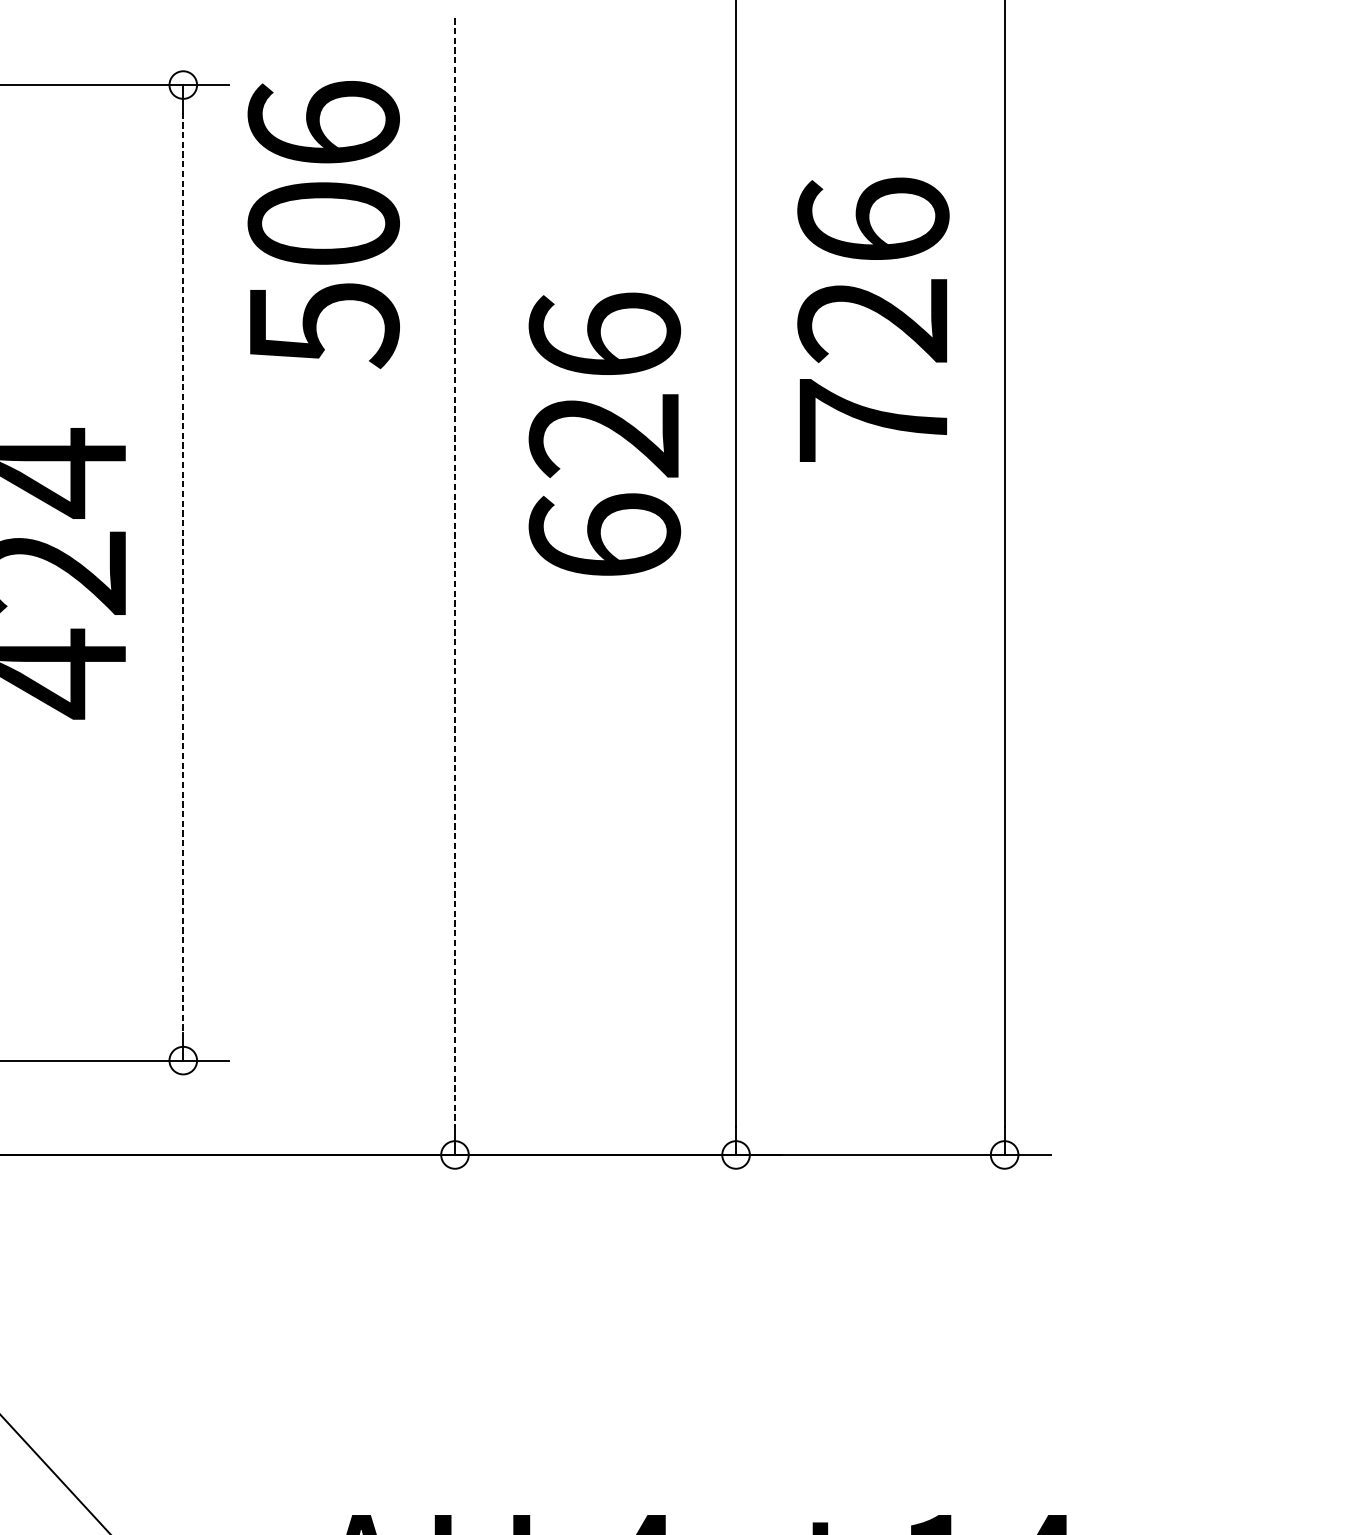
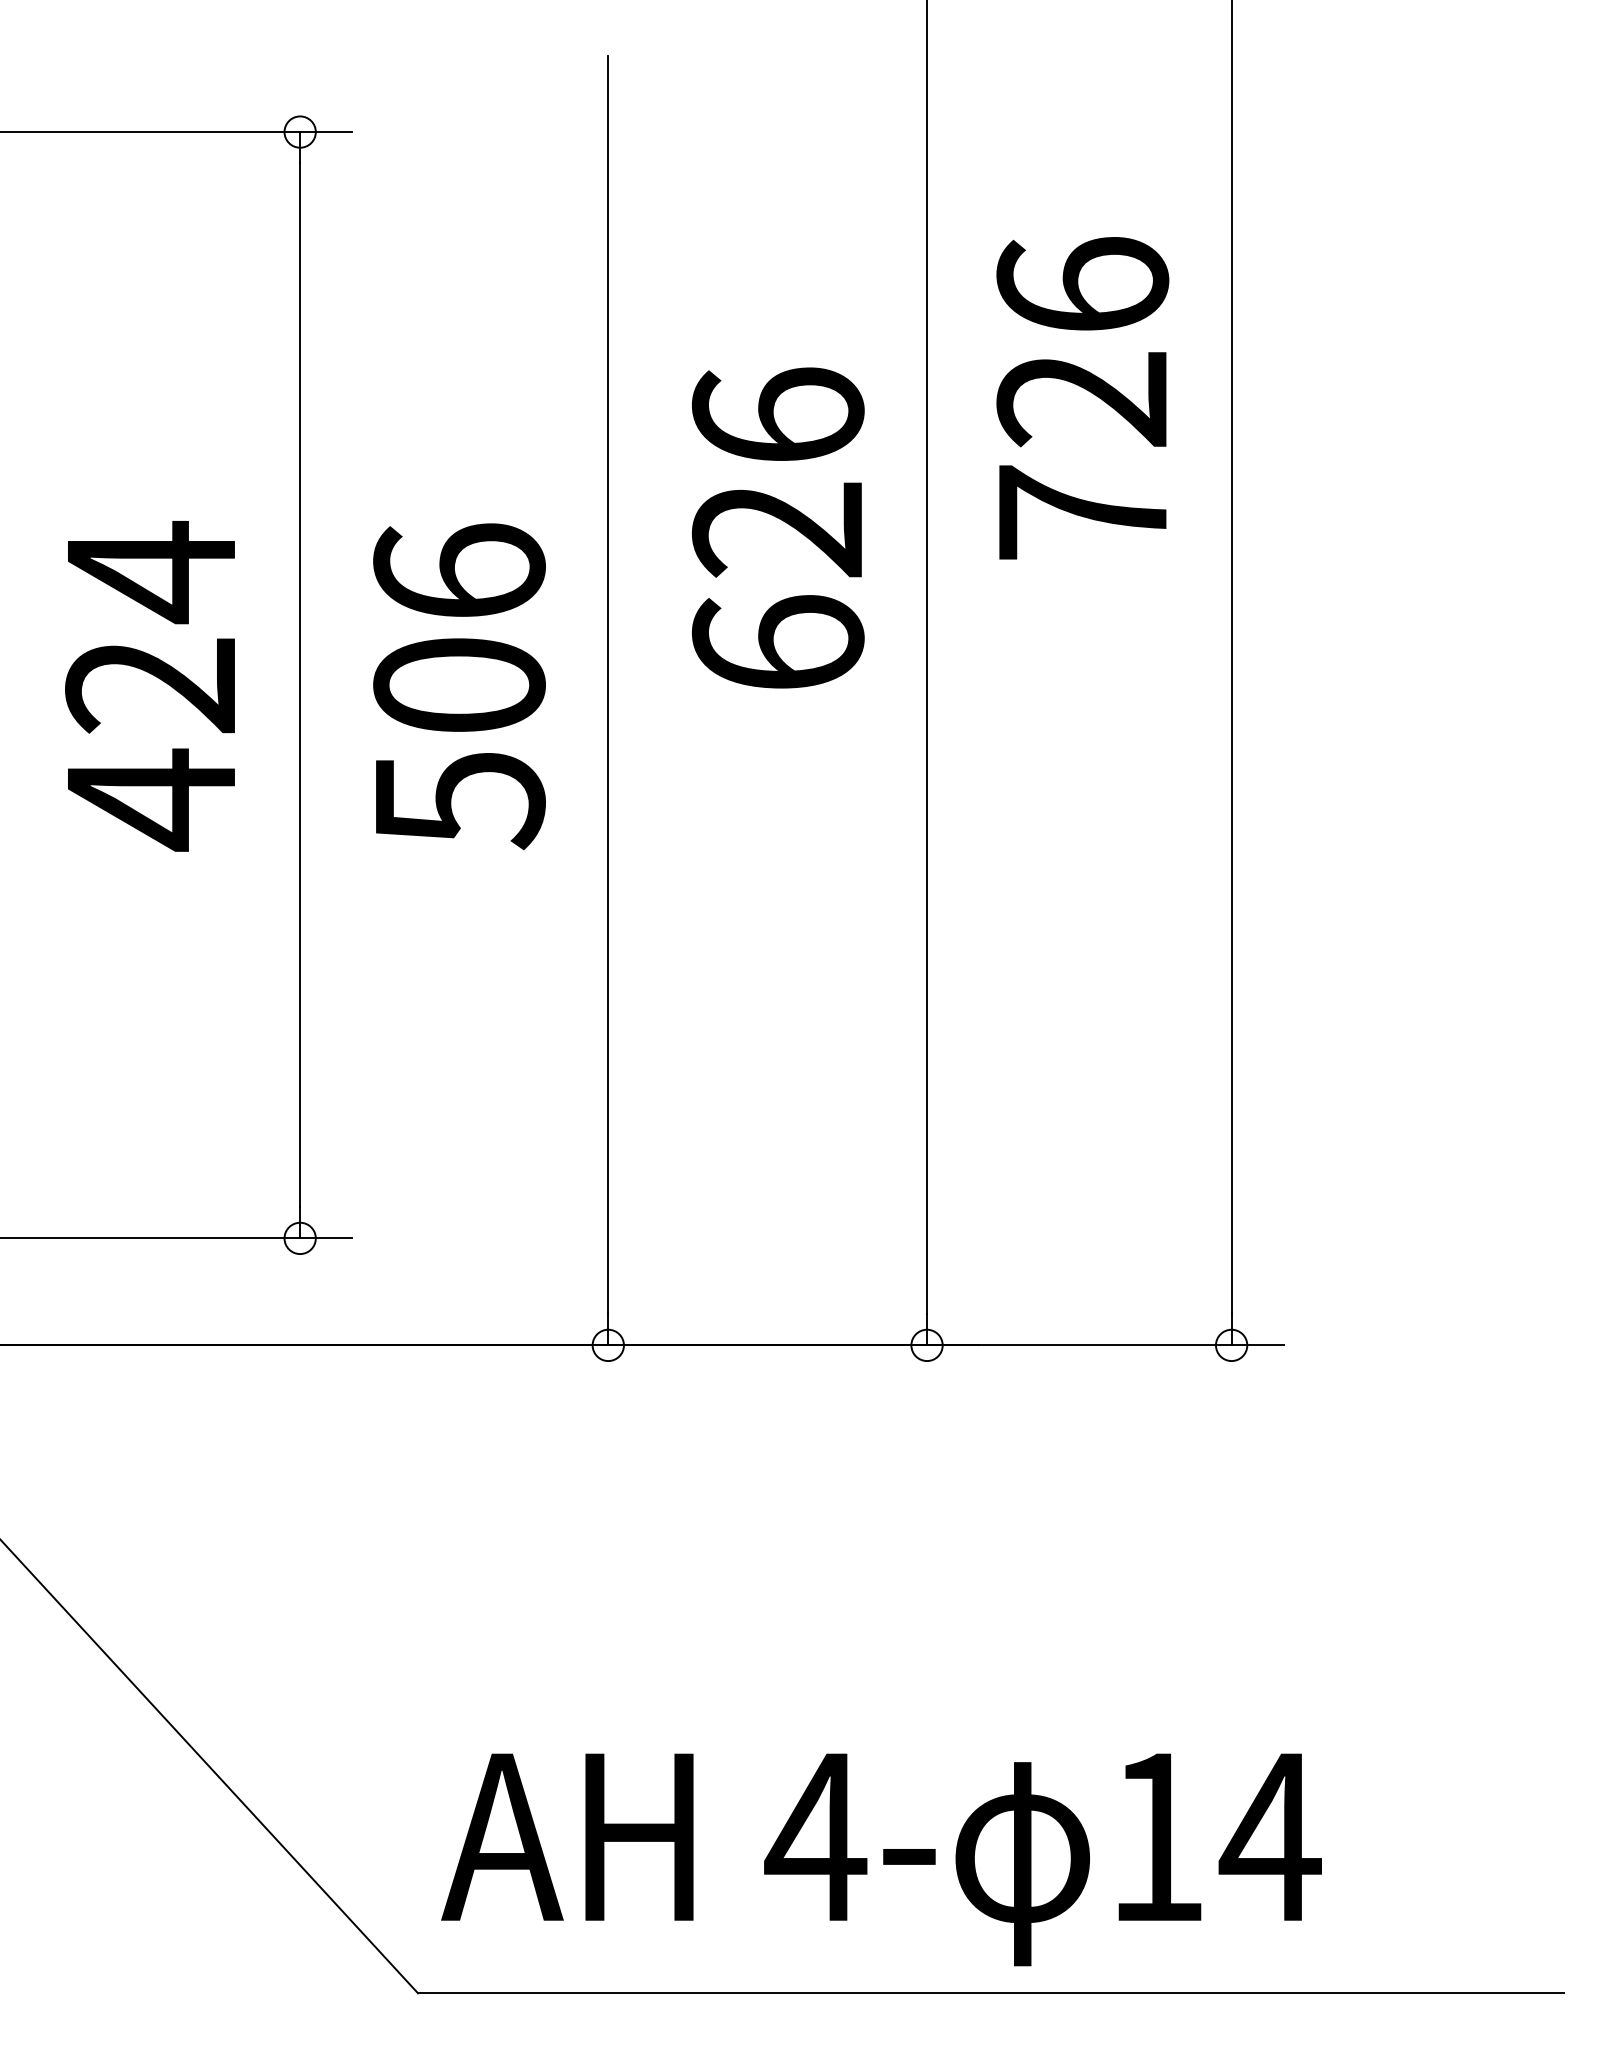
text: (323, 224) -> (459, 686), moved
line: (183, 573) -> (300, 685), dashed -> solid
line: (455, 573) -> (608, 685), dashed -> solid

